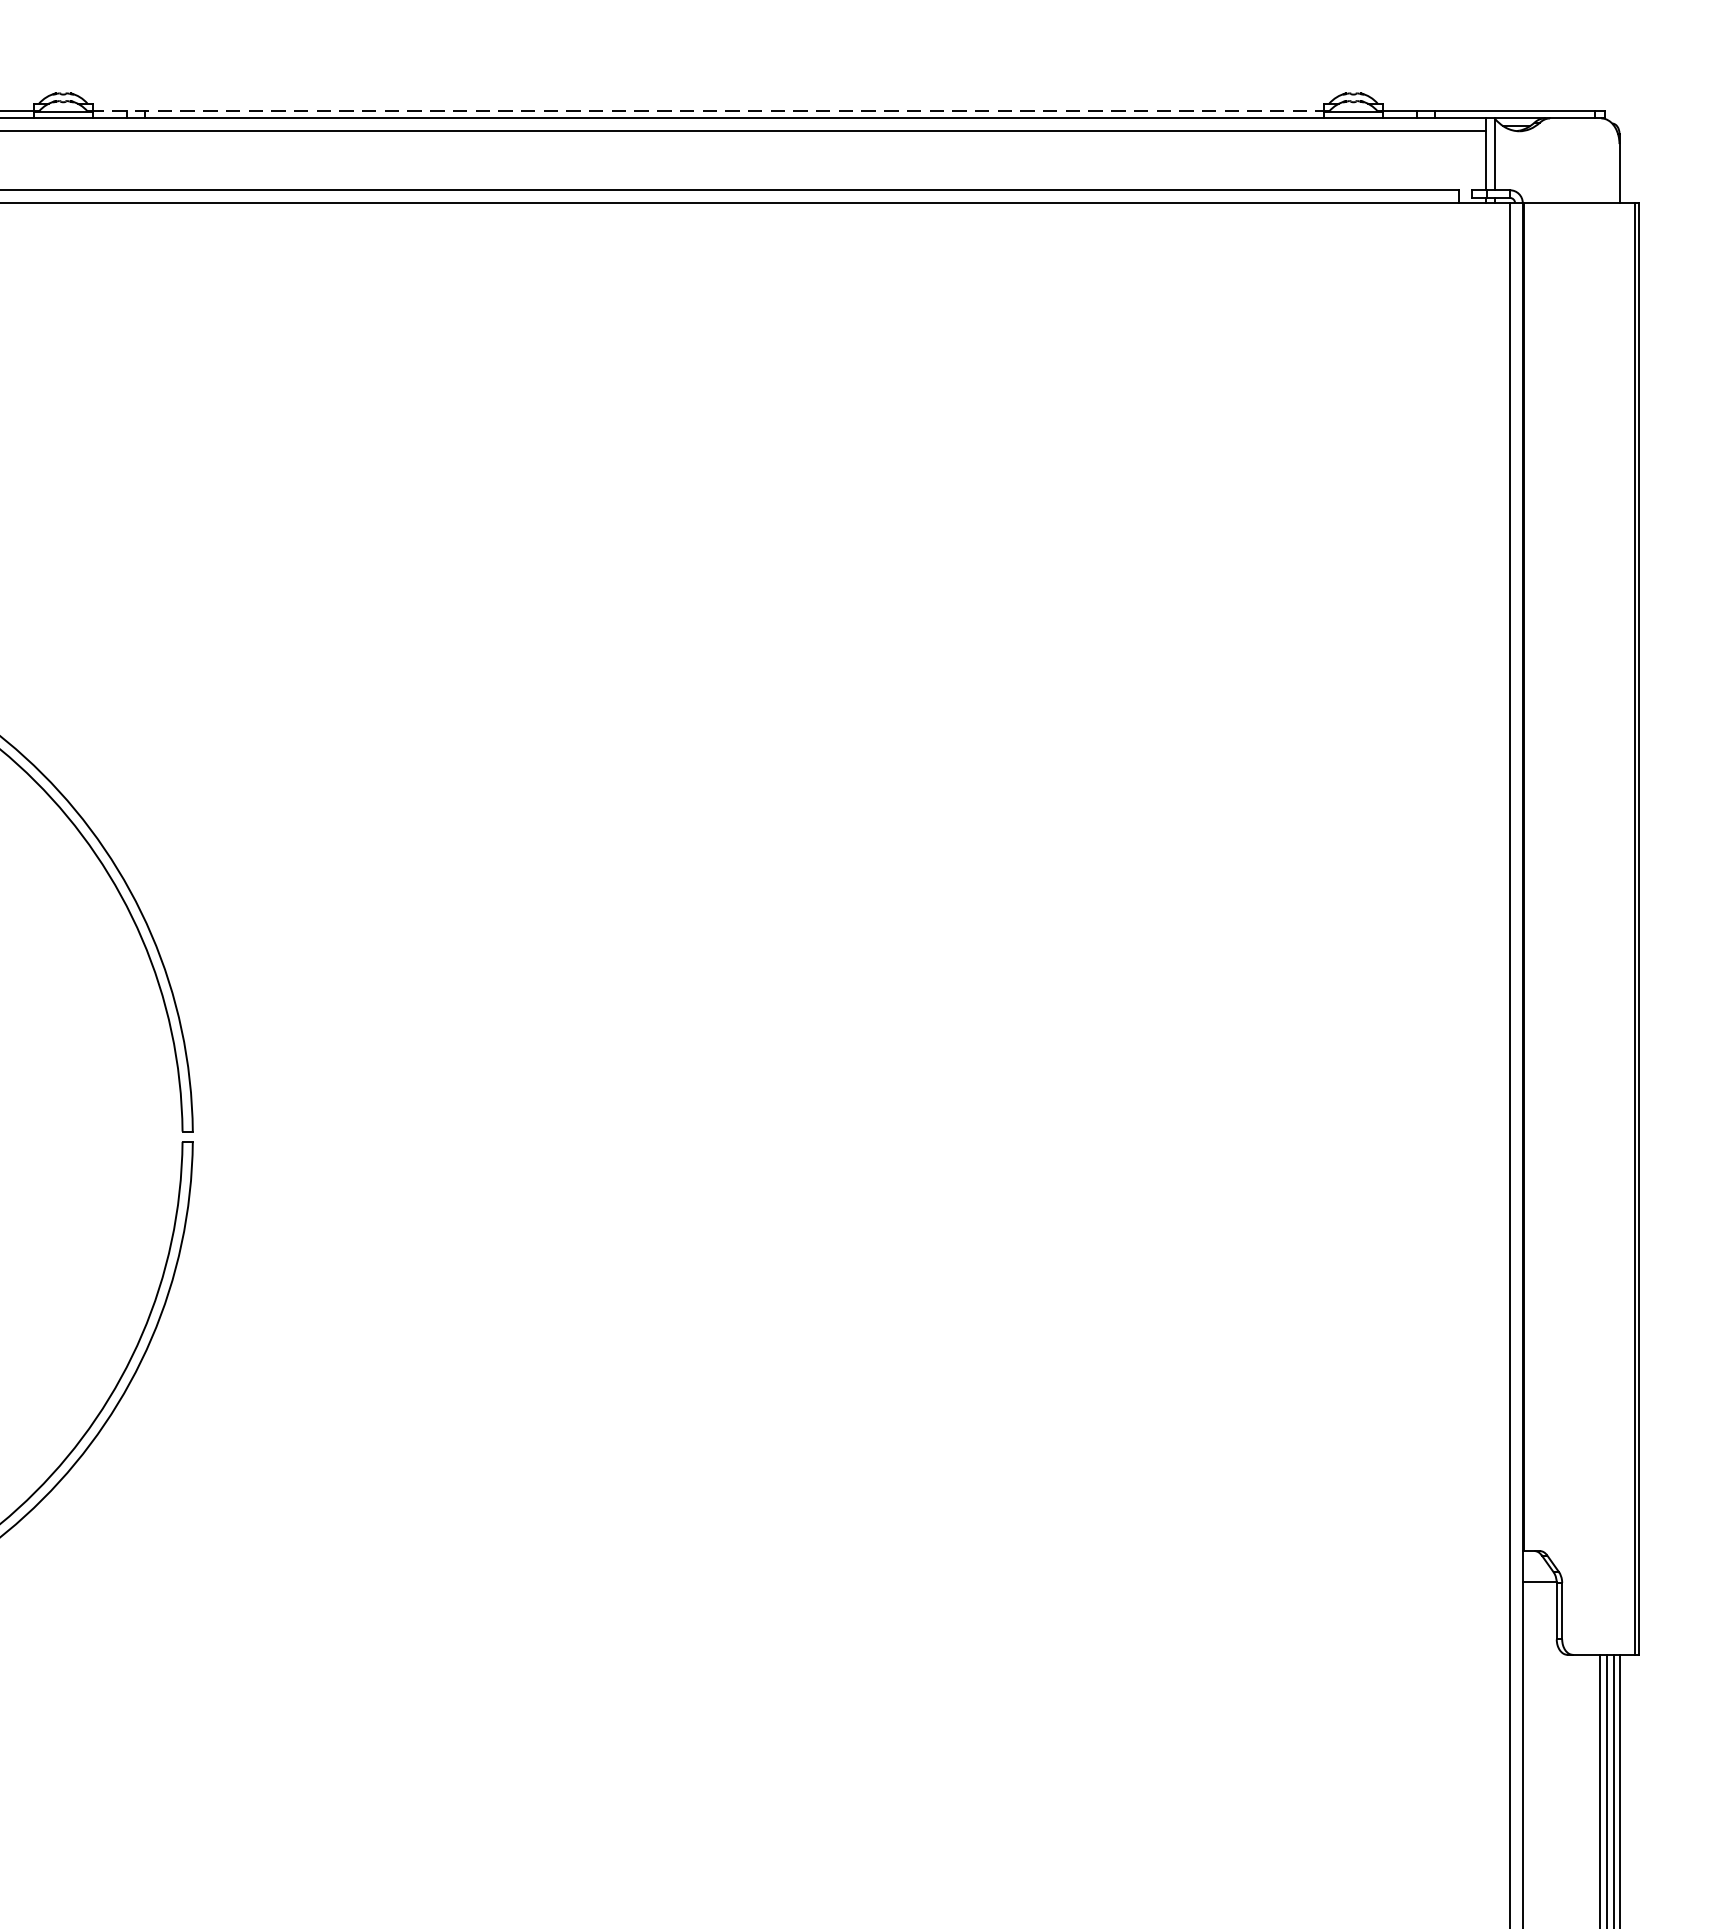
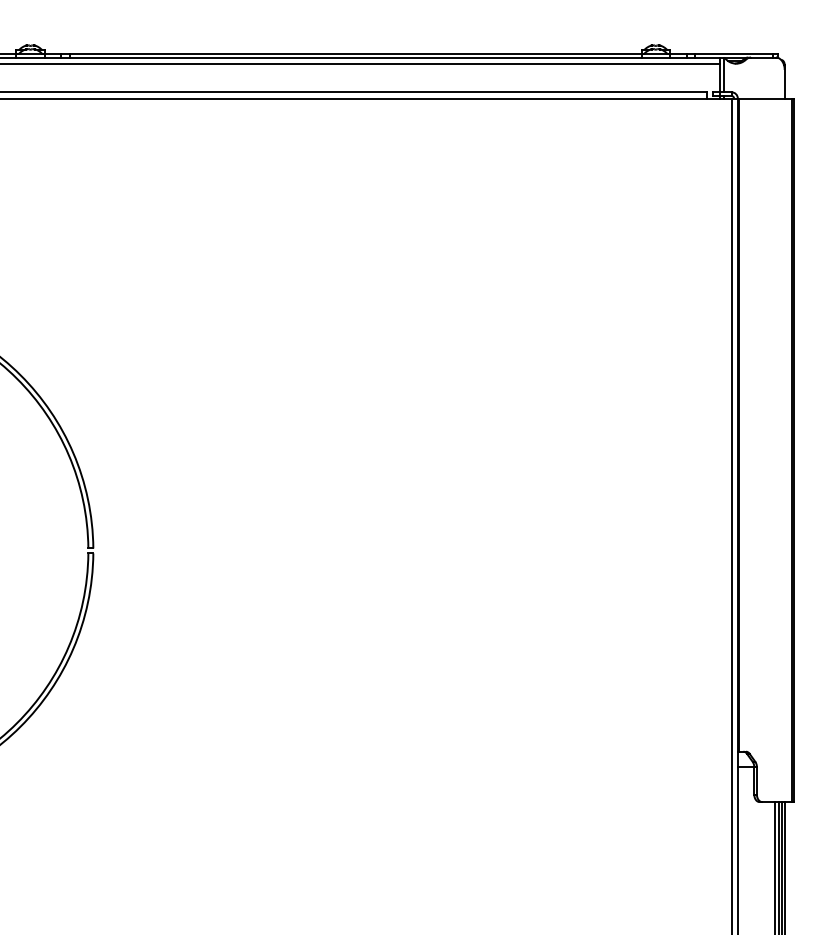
line: (709, 110) -> (343, 53), dashed -> solid

